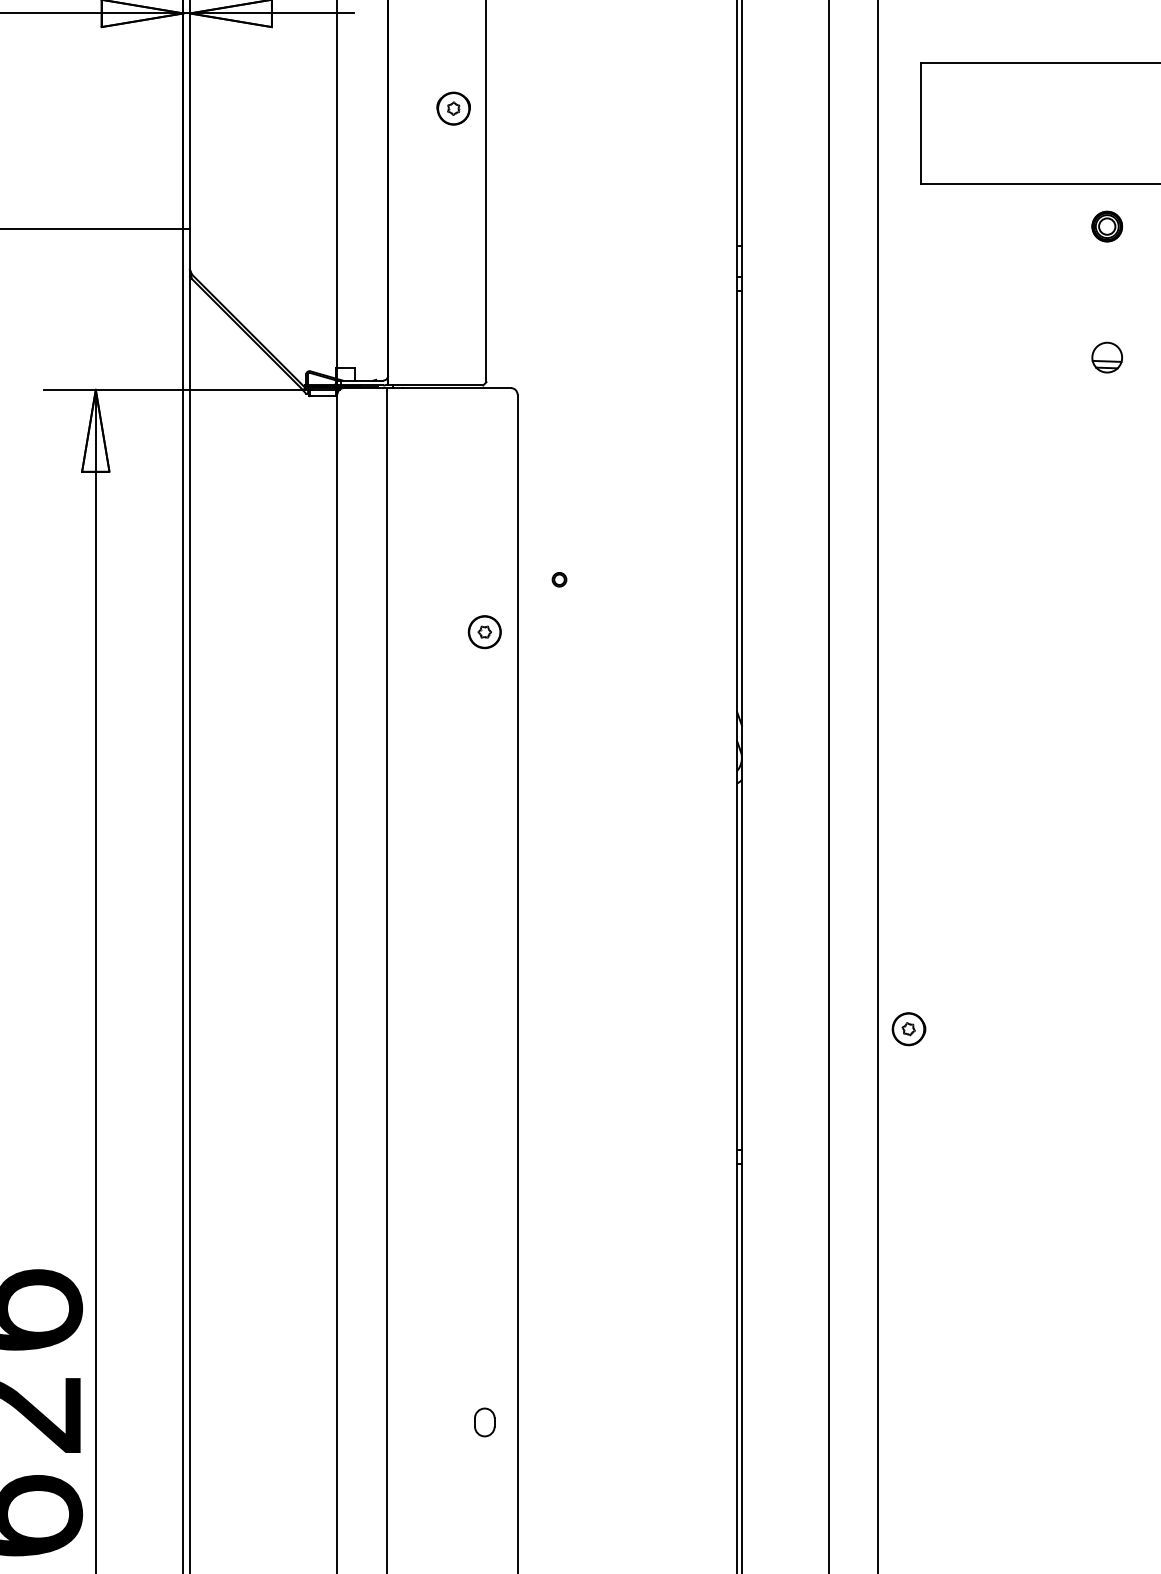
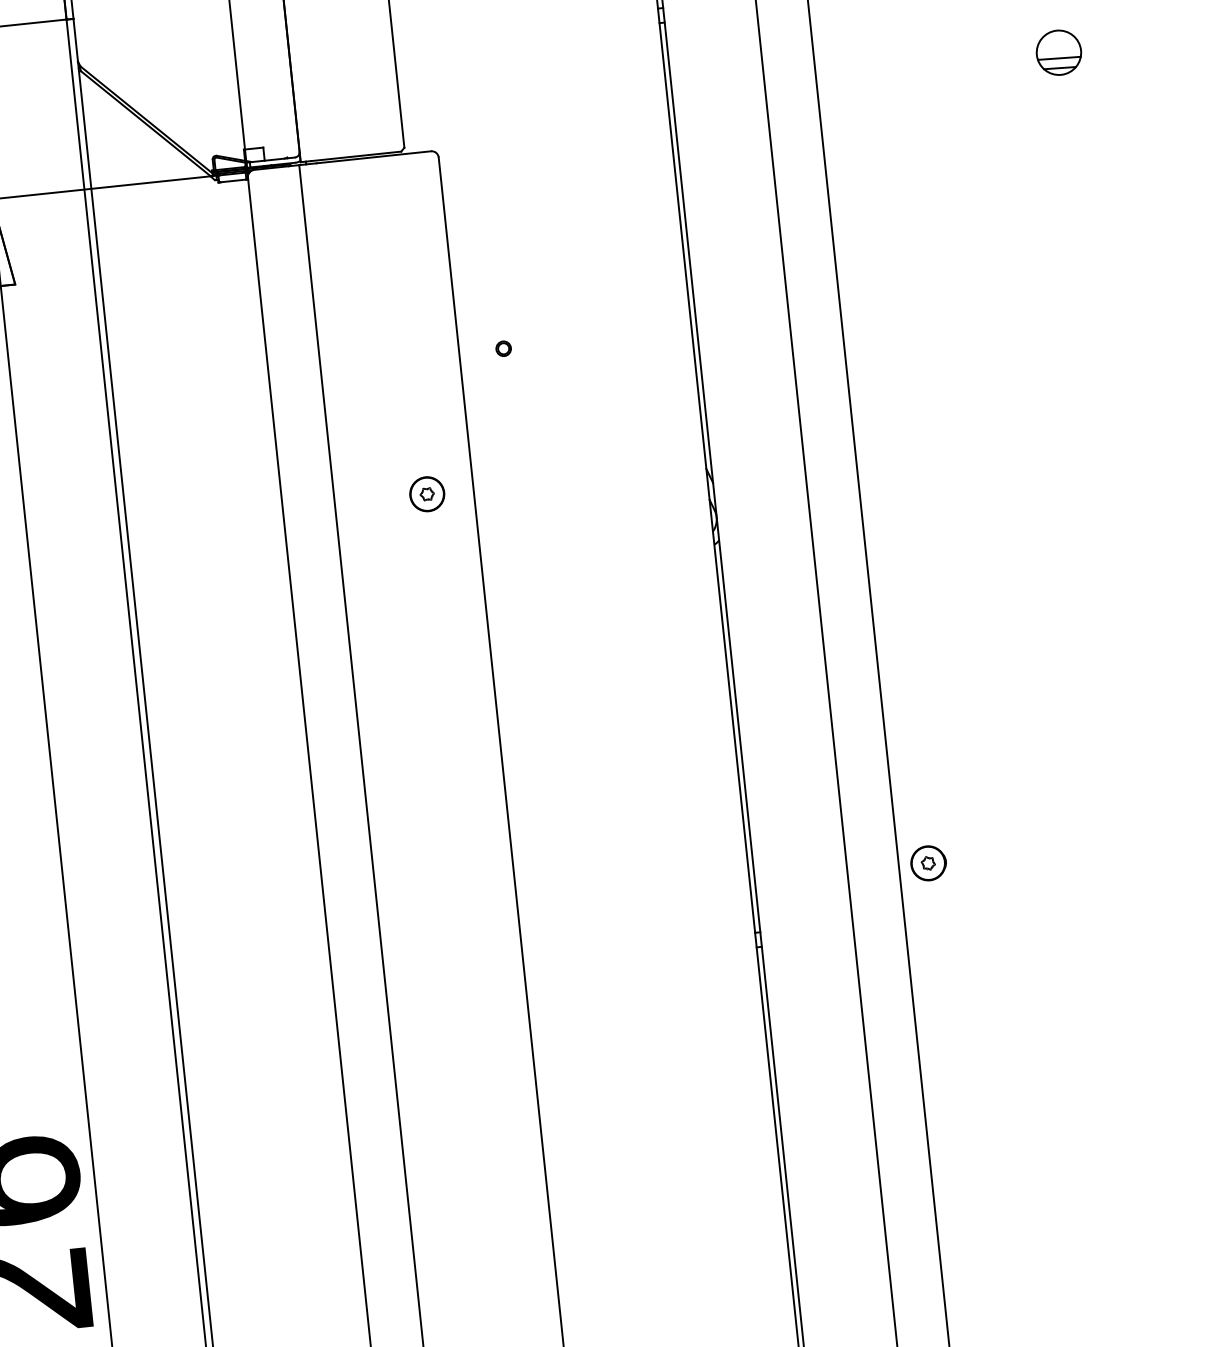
part: (1106, 357) -> (1058, 52), size x1.4
part: (484, 632) -> (426, 494), moved
part: (908, 1029) -> (928, 863), moved
part: (484, 1422) -> (518, 1249), removed

